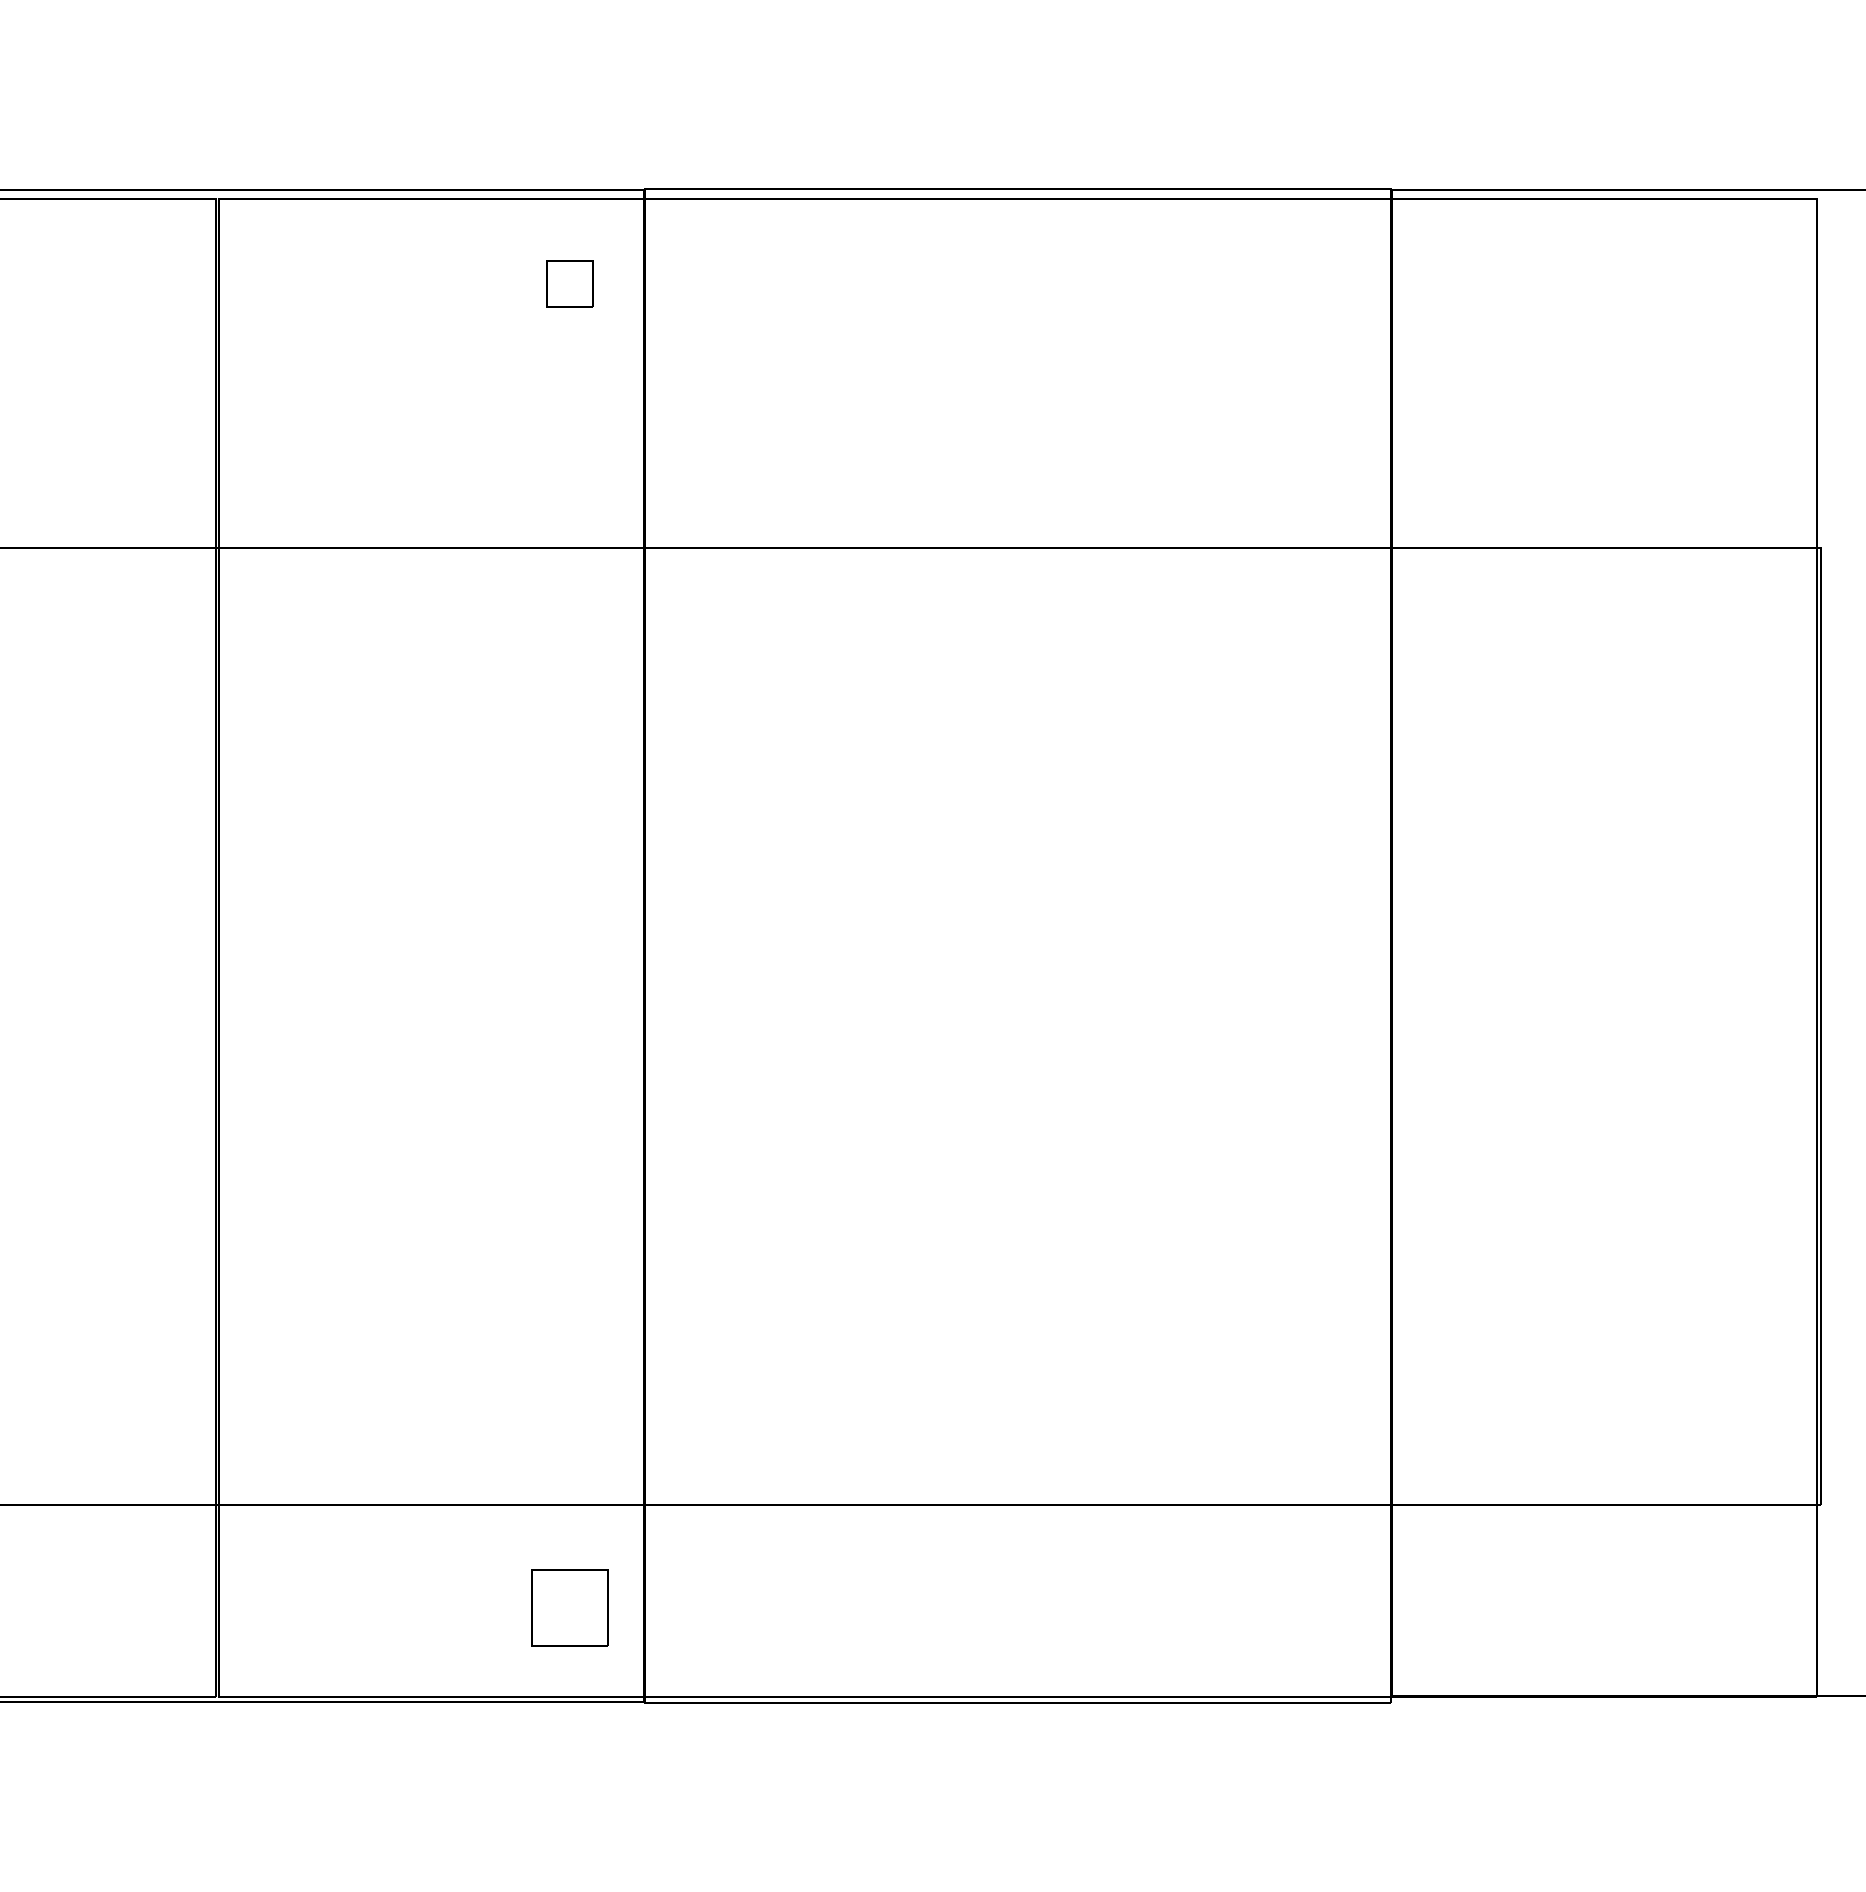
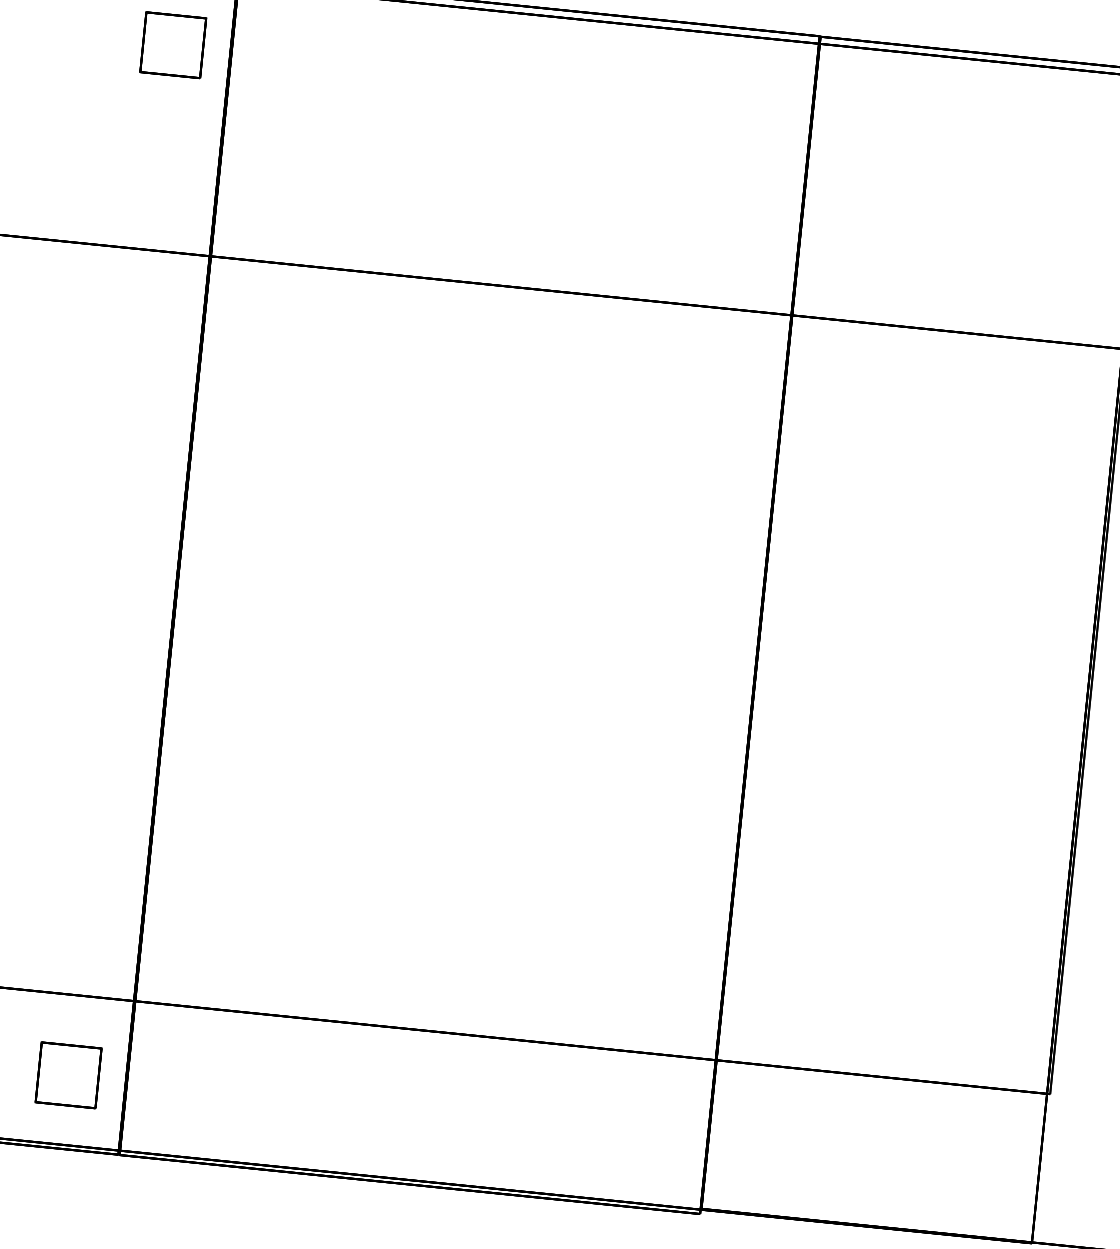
part: (569, 284) -> (172, 45), size x1.67

